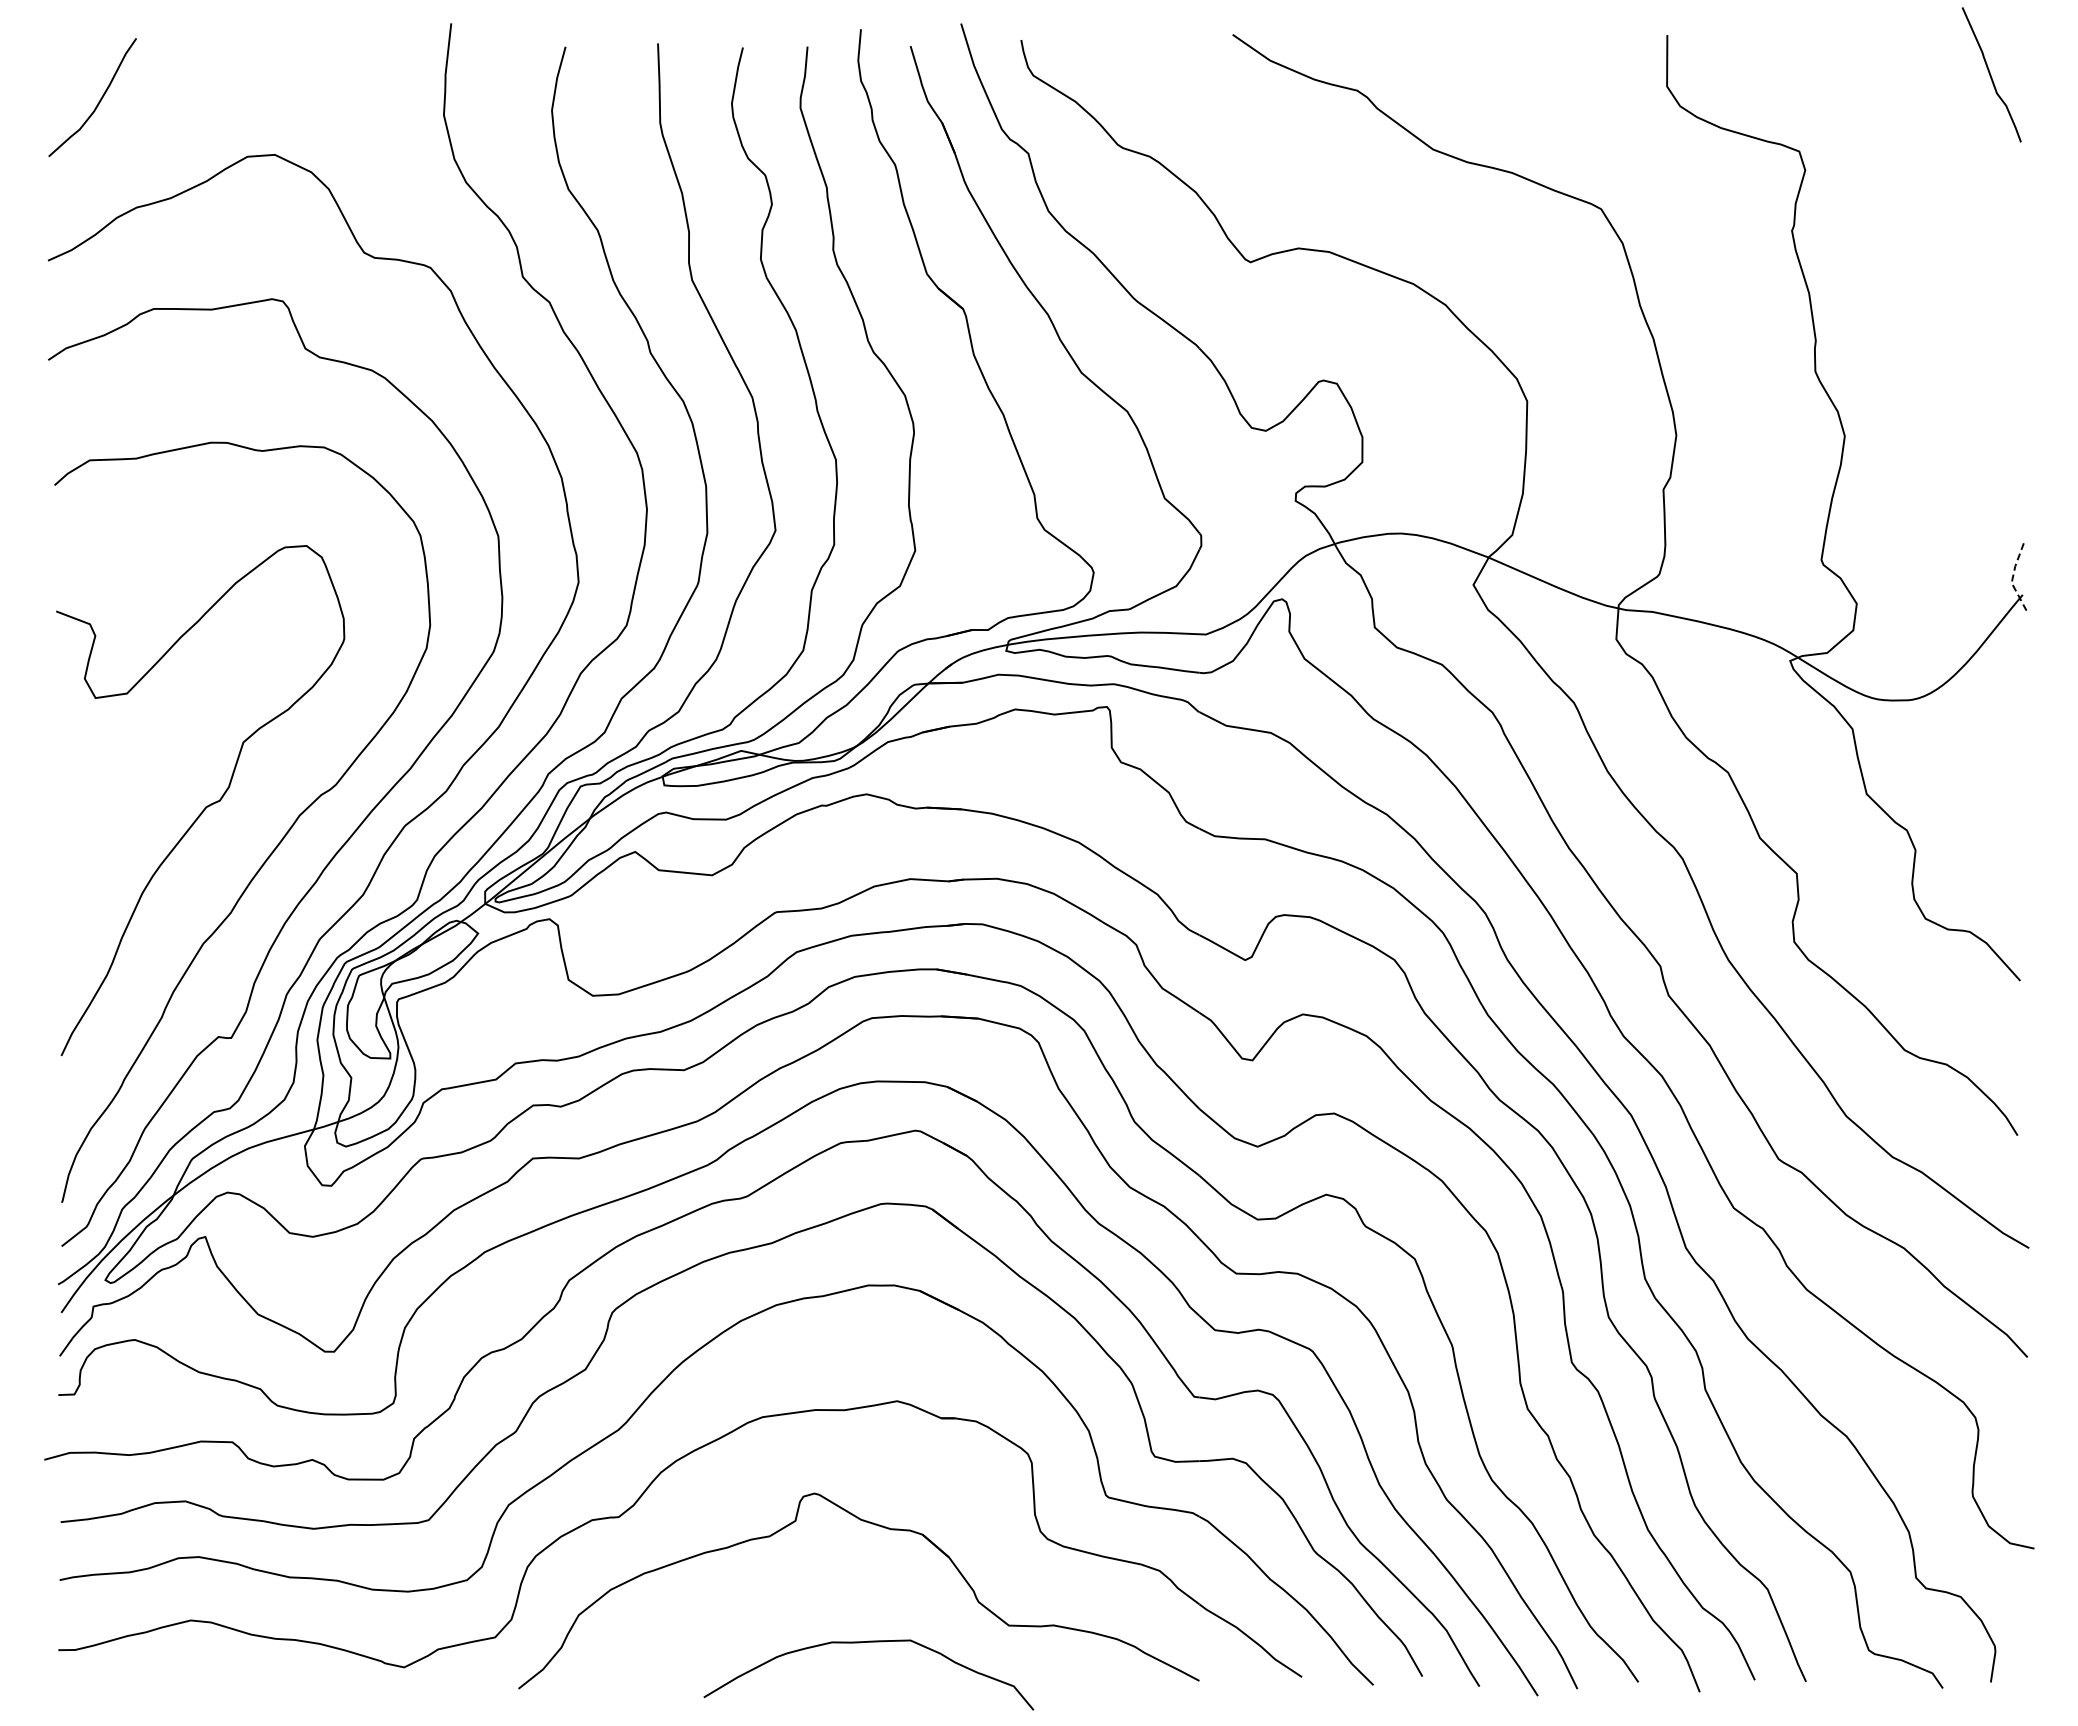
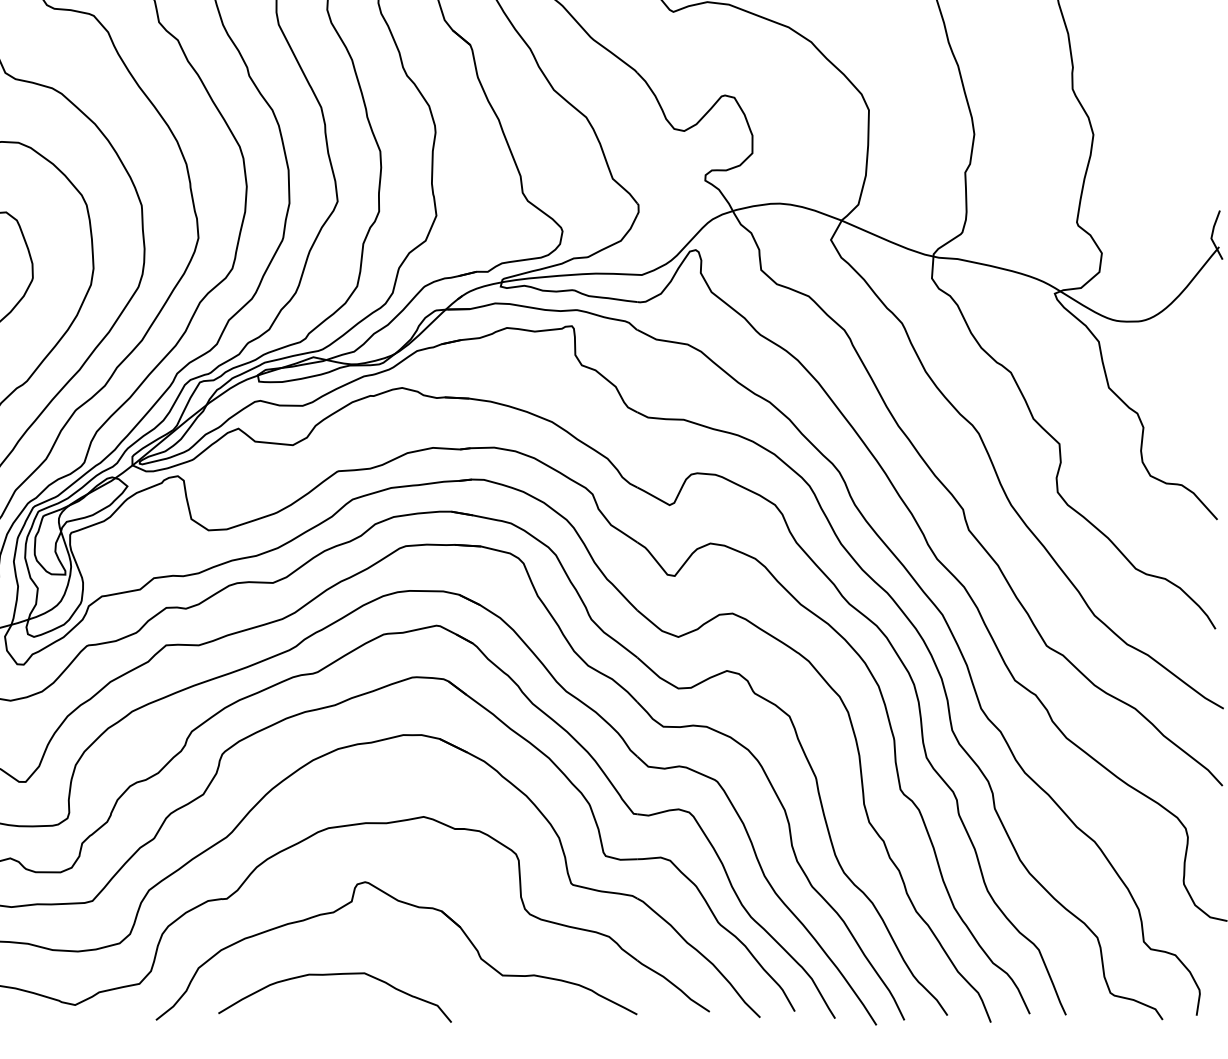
line: (2012, 579) -> (1211, 236), dashed -> solid
curve: (861, 1643) -> (329, 975), moved

